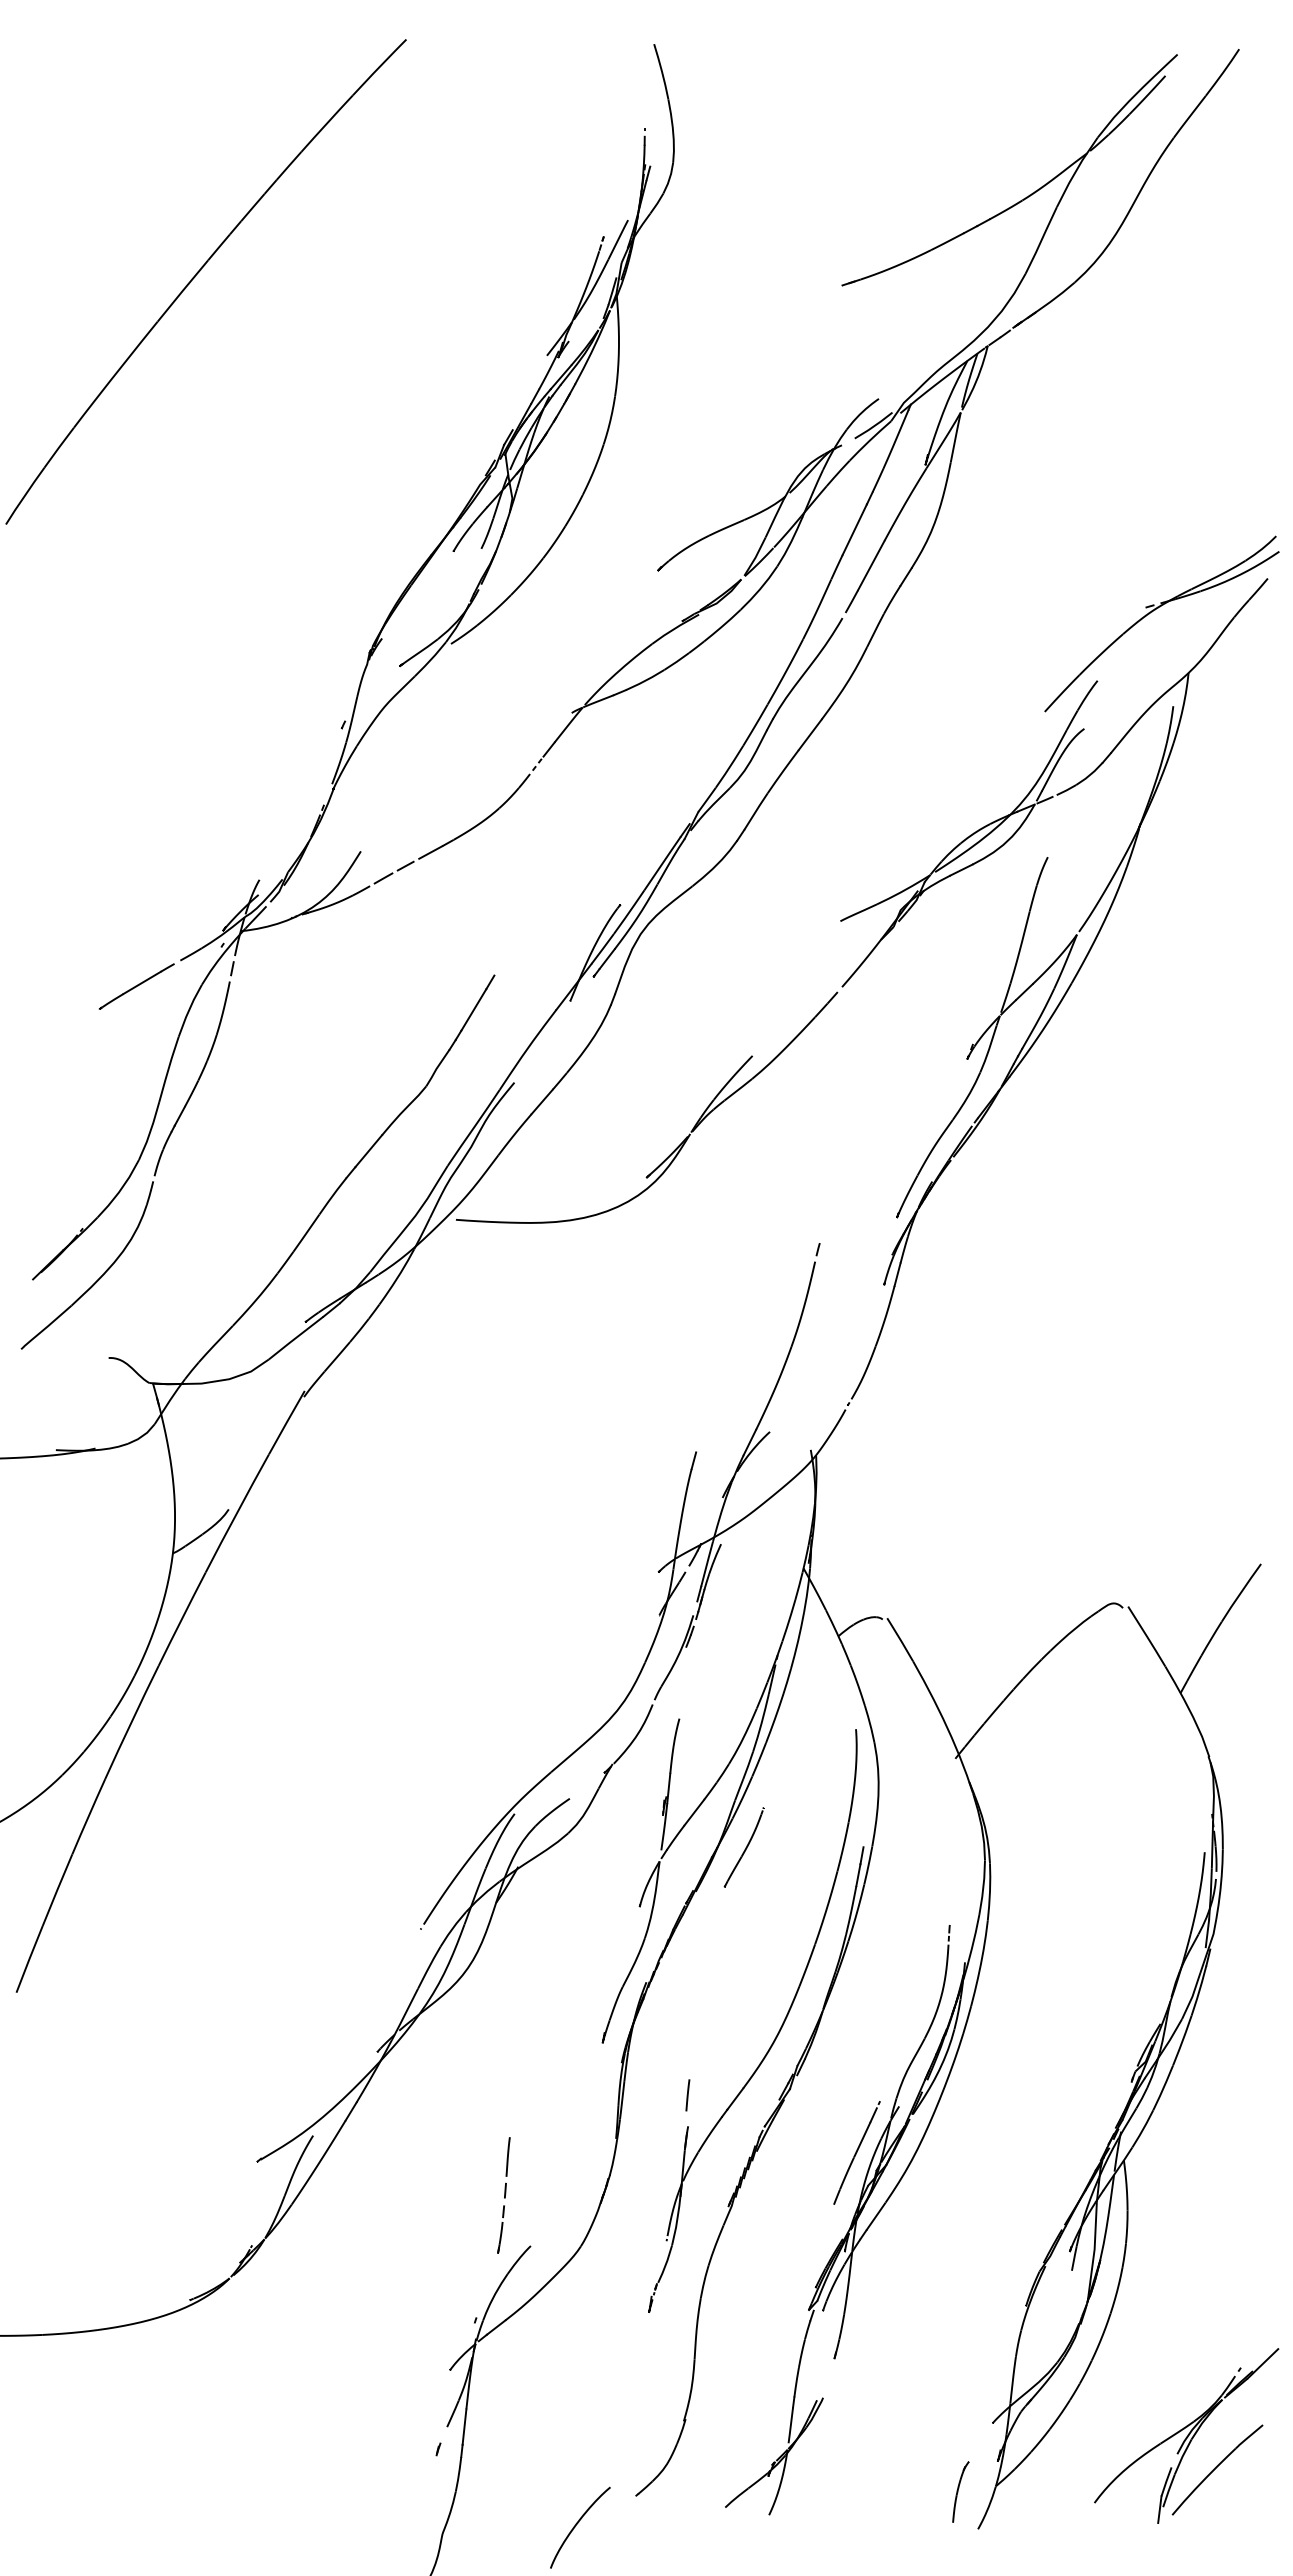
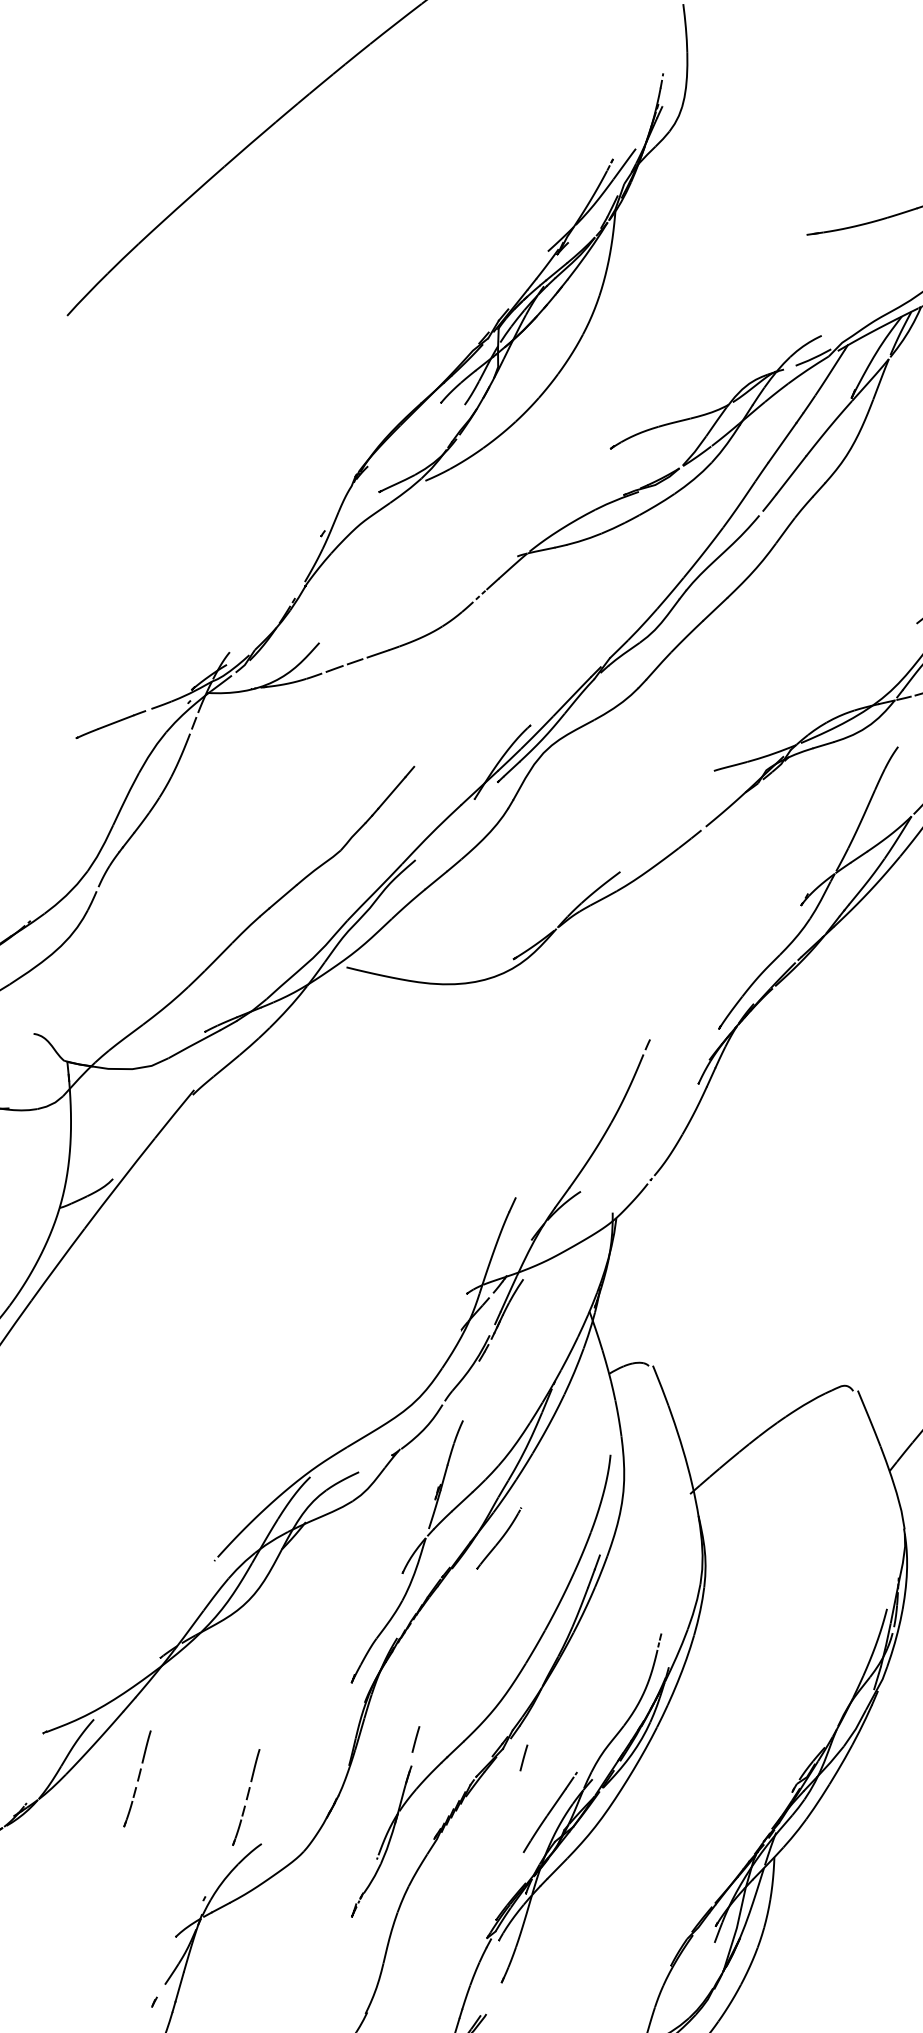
line: (815, 2095) -> (523, 1758), added
part: (374, 2195) -> (137, 1778), added

